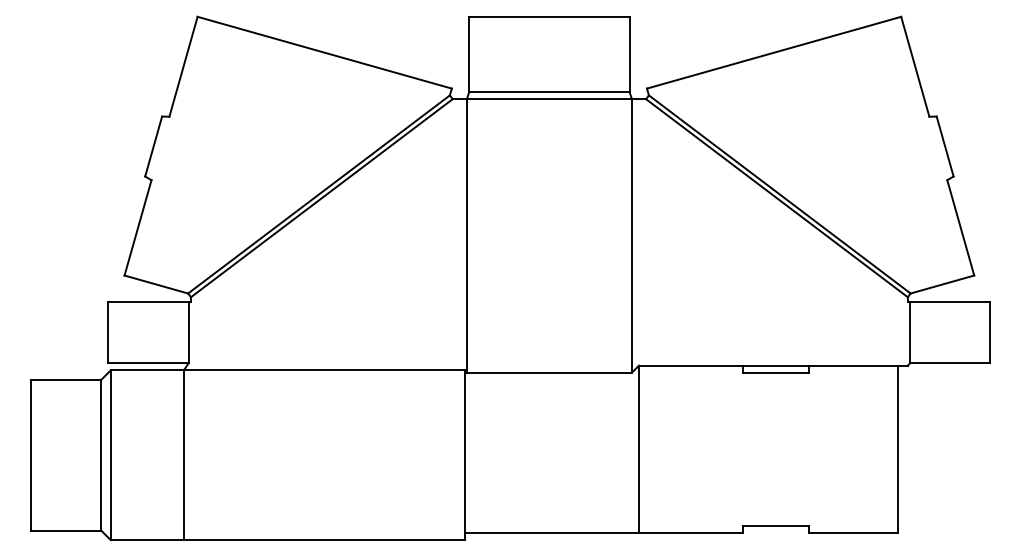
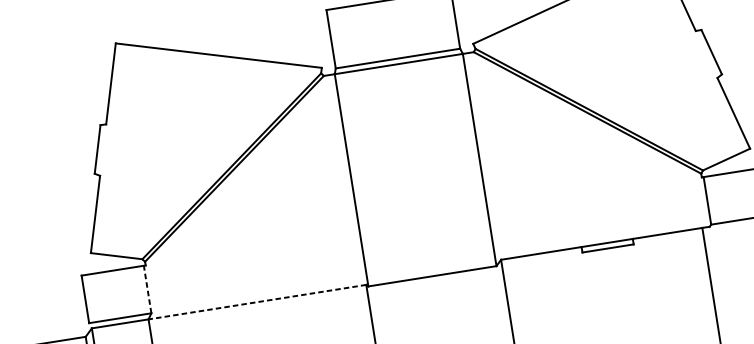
line: (188, 332) -> (147, 289), solid -> dashed
line: (323, 370) -> (256, 302), solid -> dashed

